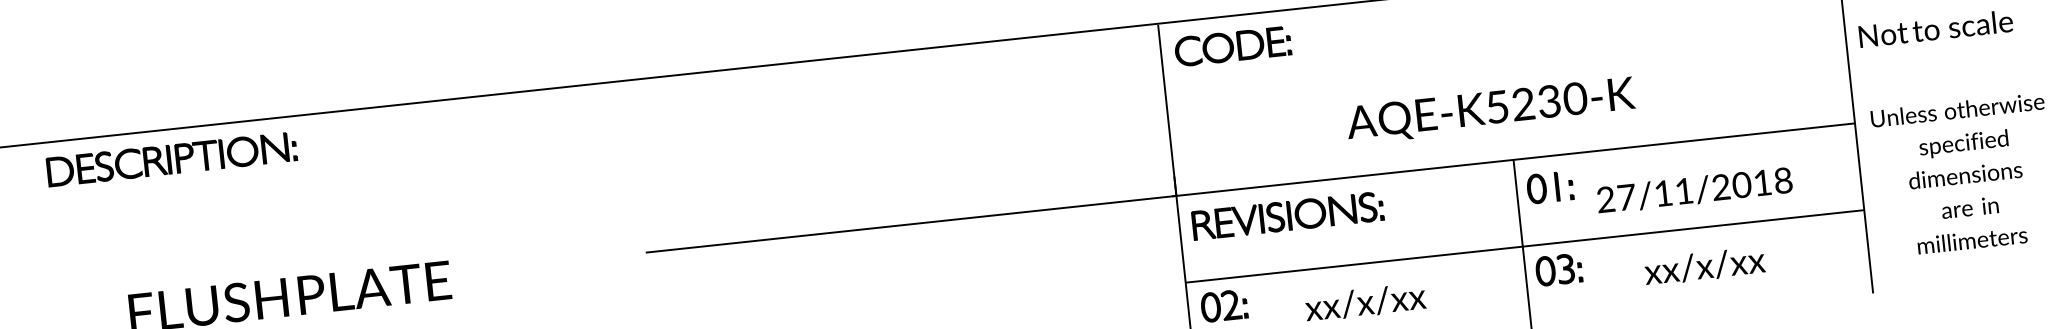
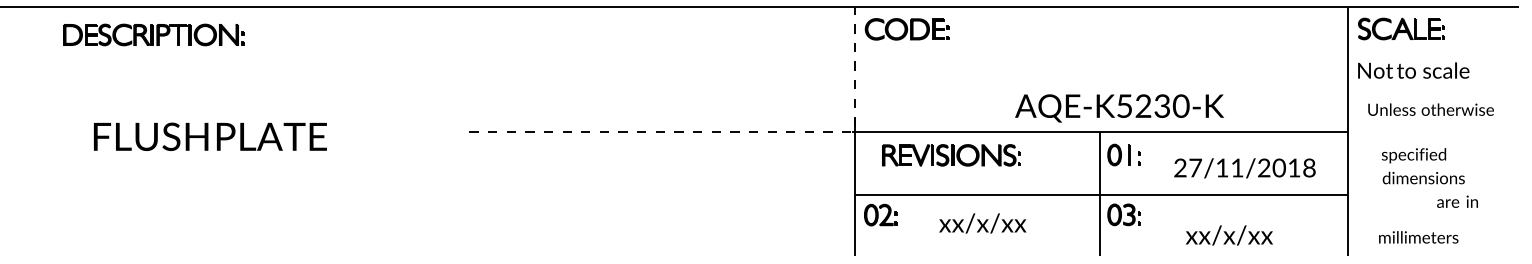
text: (1956, 109) -> (1430, 109), moved
text: (1490, 111) -> (1119, 108), moved
text: (1963, 144) -> (1413, 155), moved
part: (171, 158) -> (153, 34), moved
text: (1694, 190) -> (1244, 168), moved
text: (1970, 207) -> (1457, 201), moved
line: (998, 215) -> (725, 132), solid -> dashed
part: (1287, 216) -> (951, 155), moved
text: (1972, 240) -> (1418, 237), moved
text: (1704, 266) -> (1229, 235), moved

